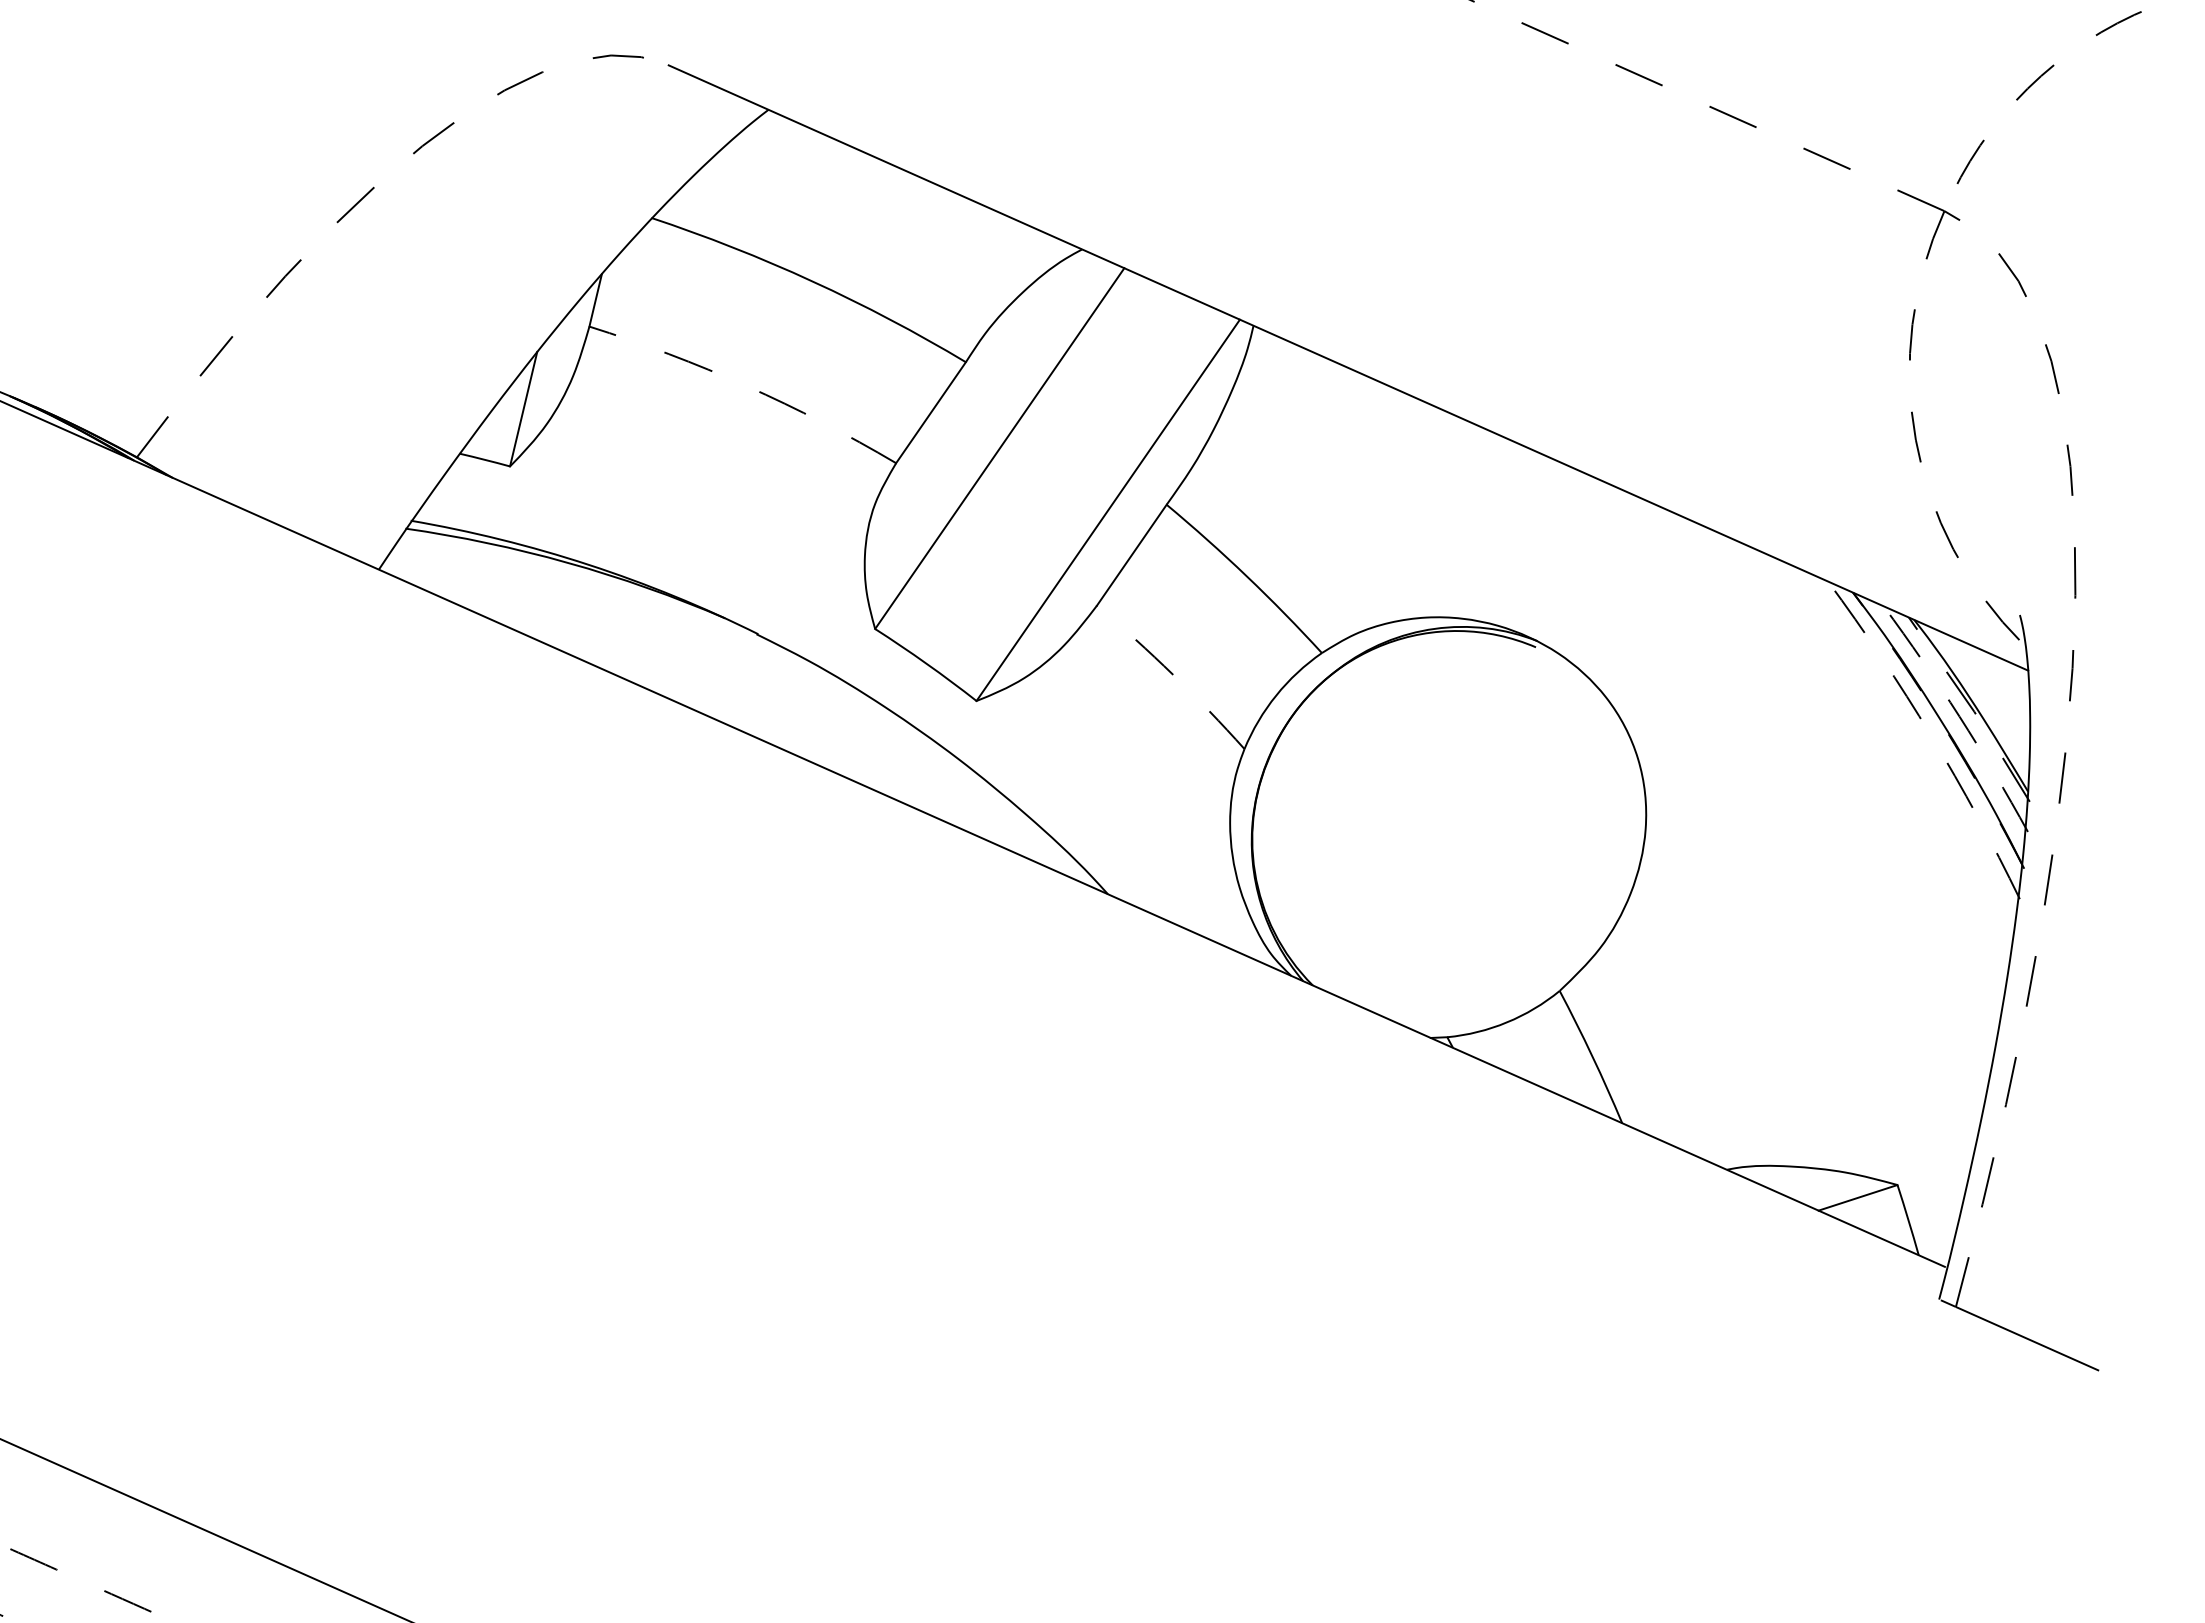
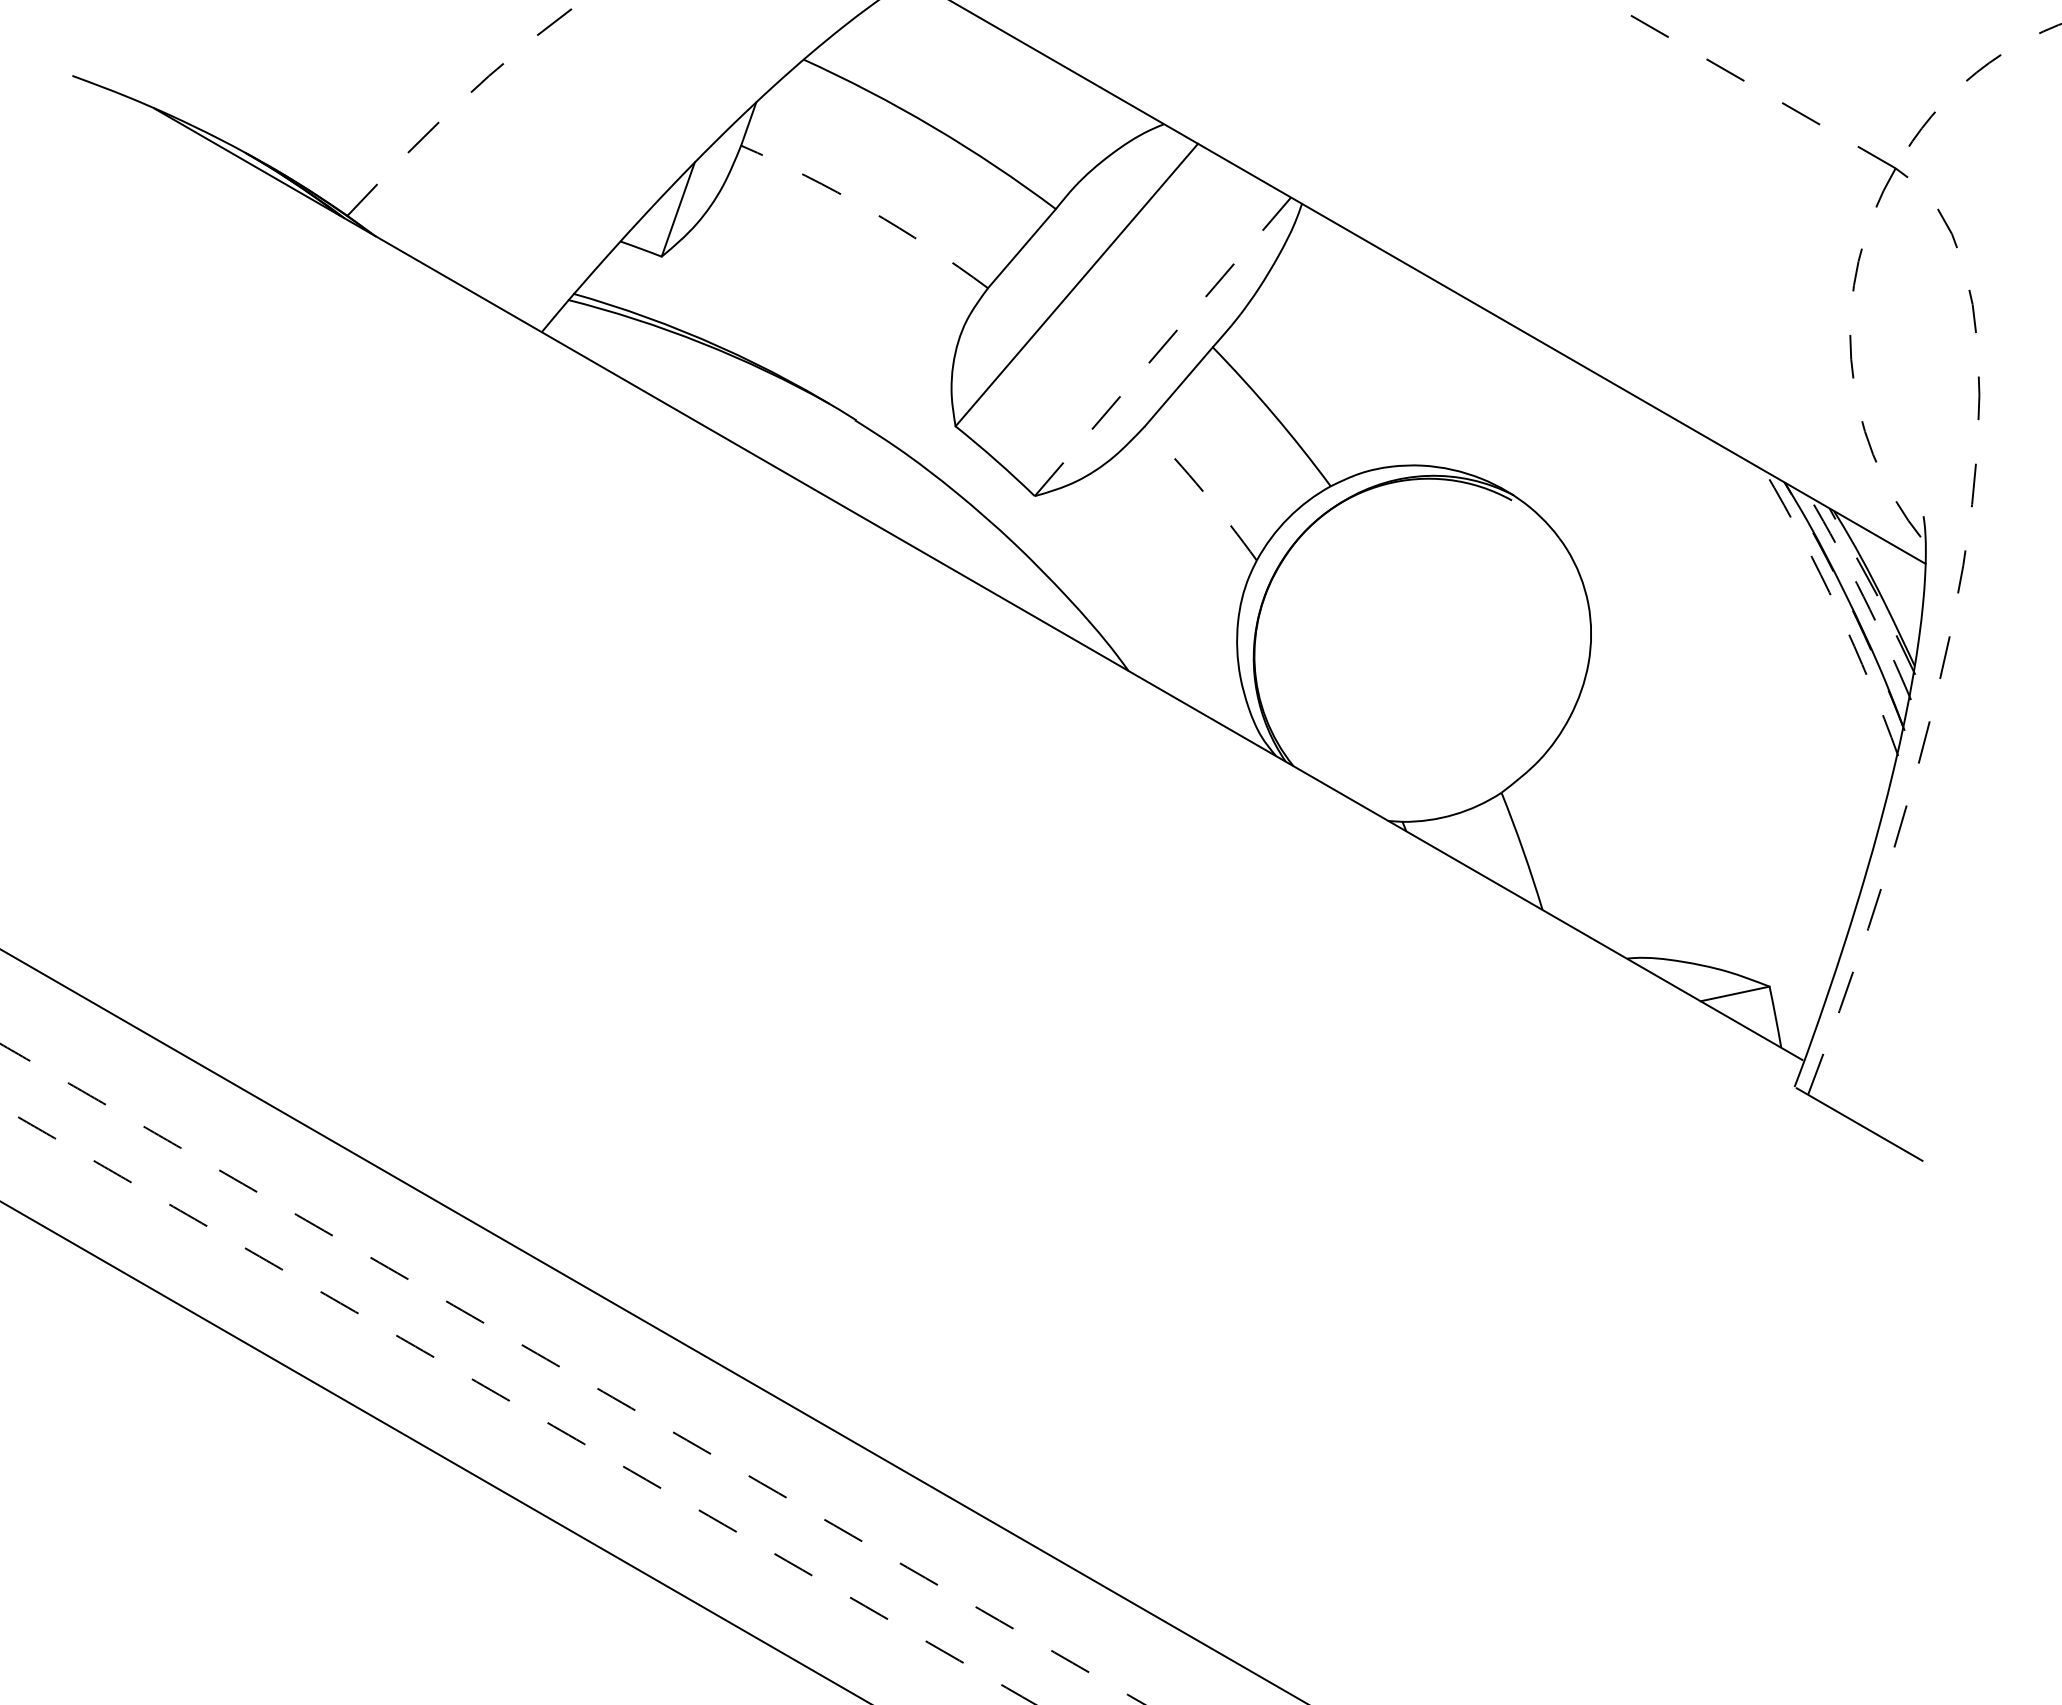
line: (1107, 509) -> (1162, 346), solid -> dashed

